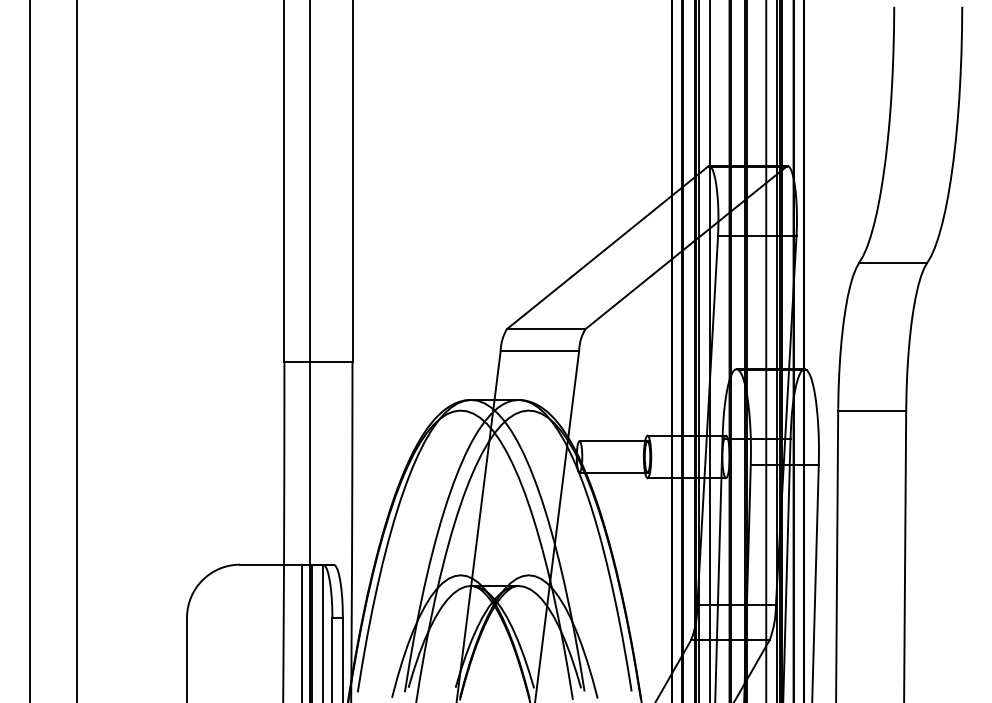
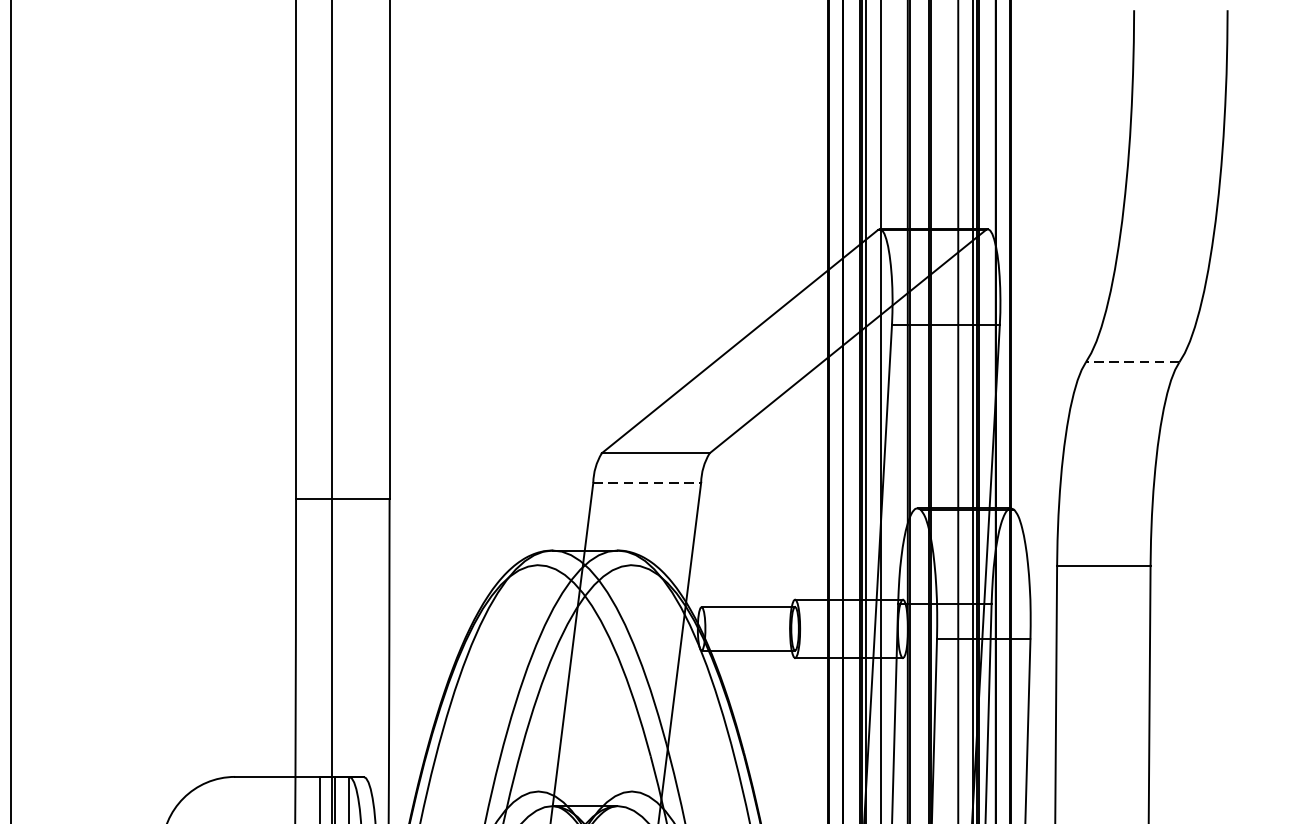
line: (892, 262) -> (1131, 361), solid -> dashed
line: (540, 350) -> (647, 482), solid -> dashed

